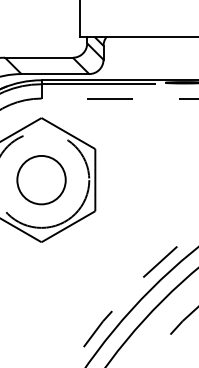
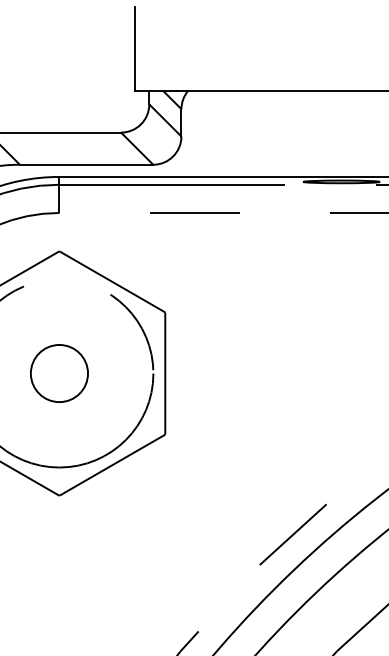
circle: (41, 179) -> (59, 372), size x0.6

